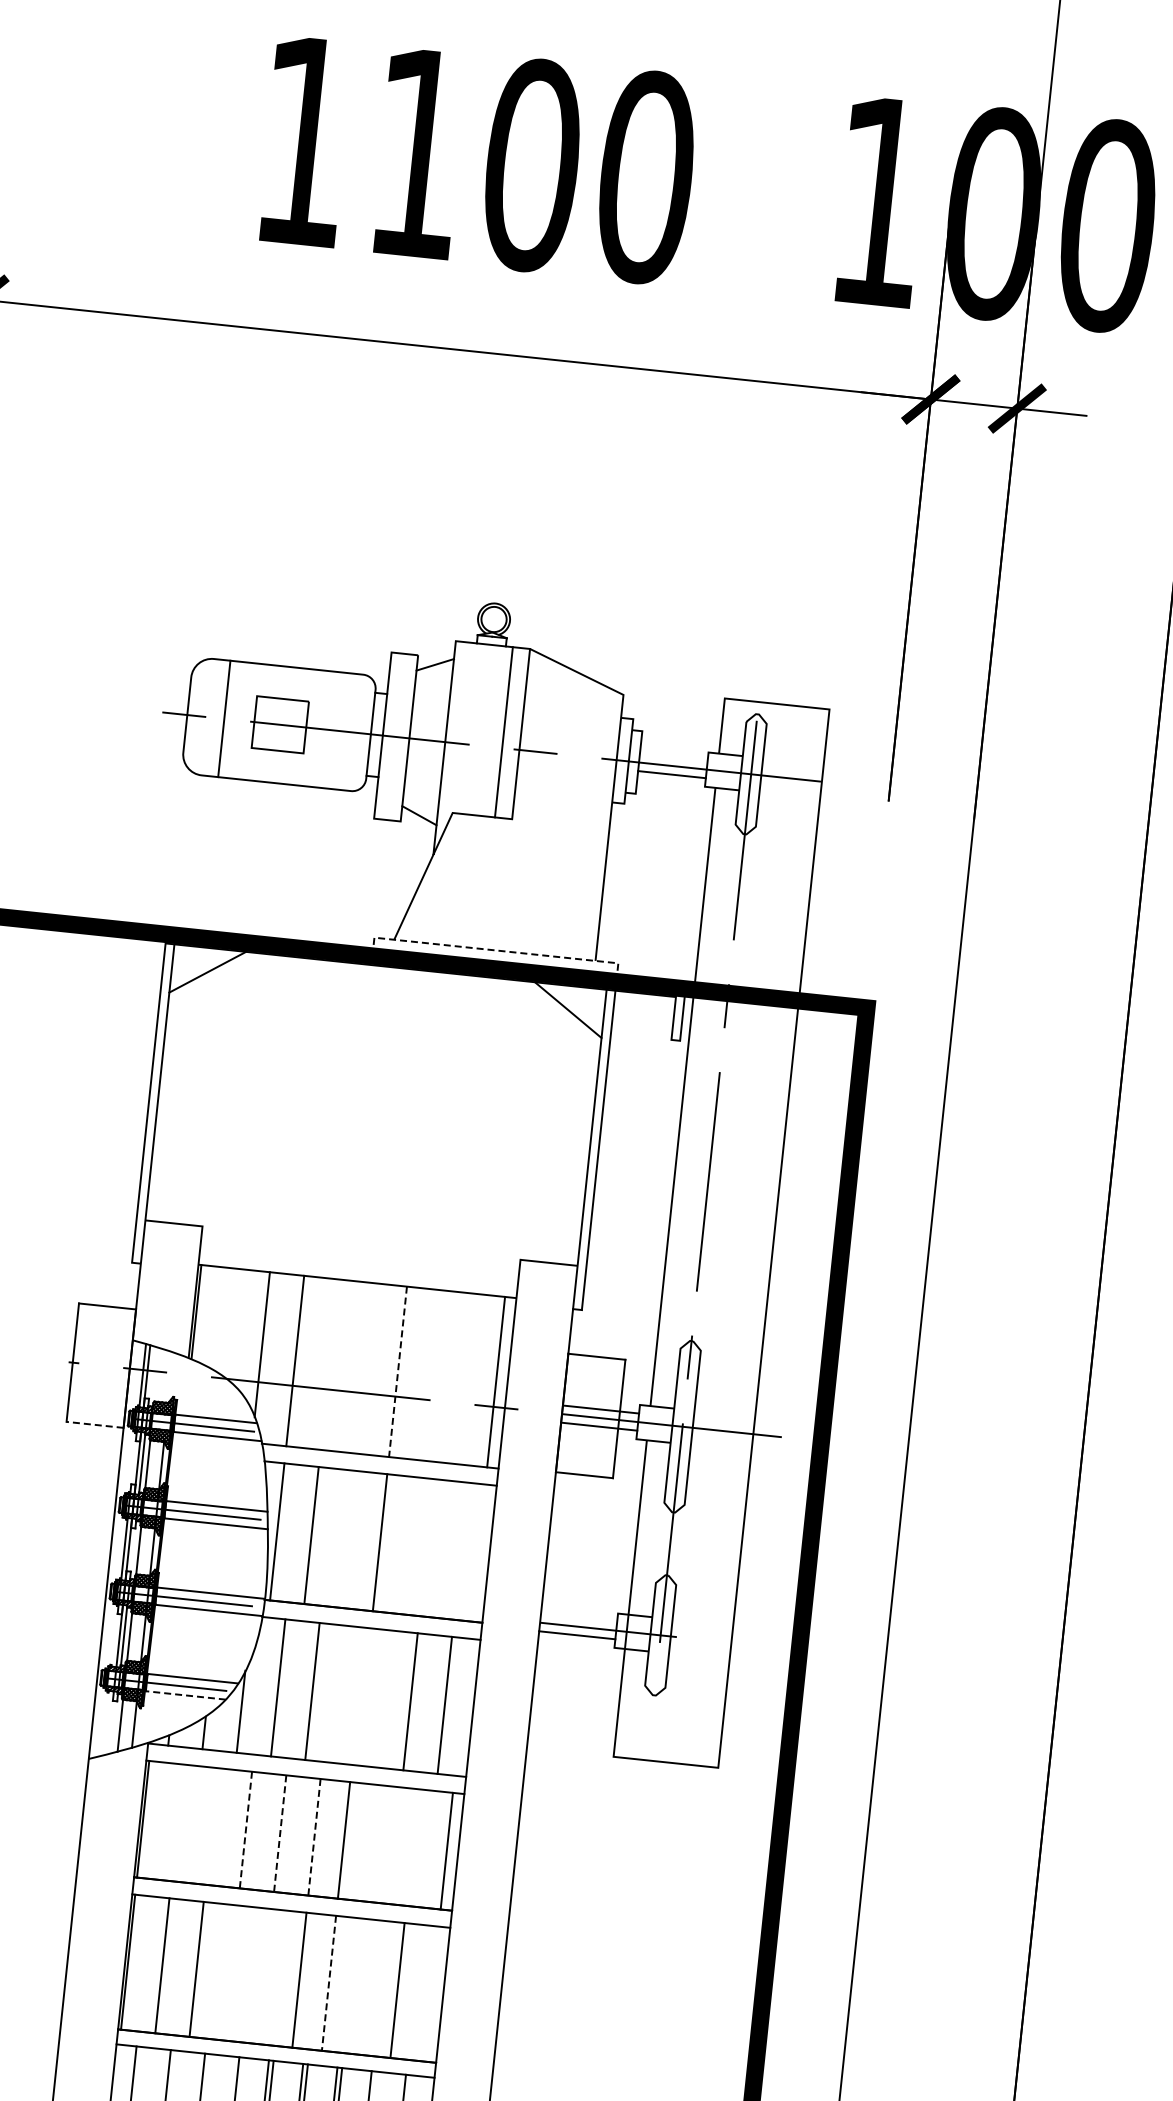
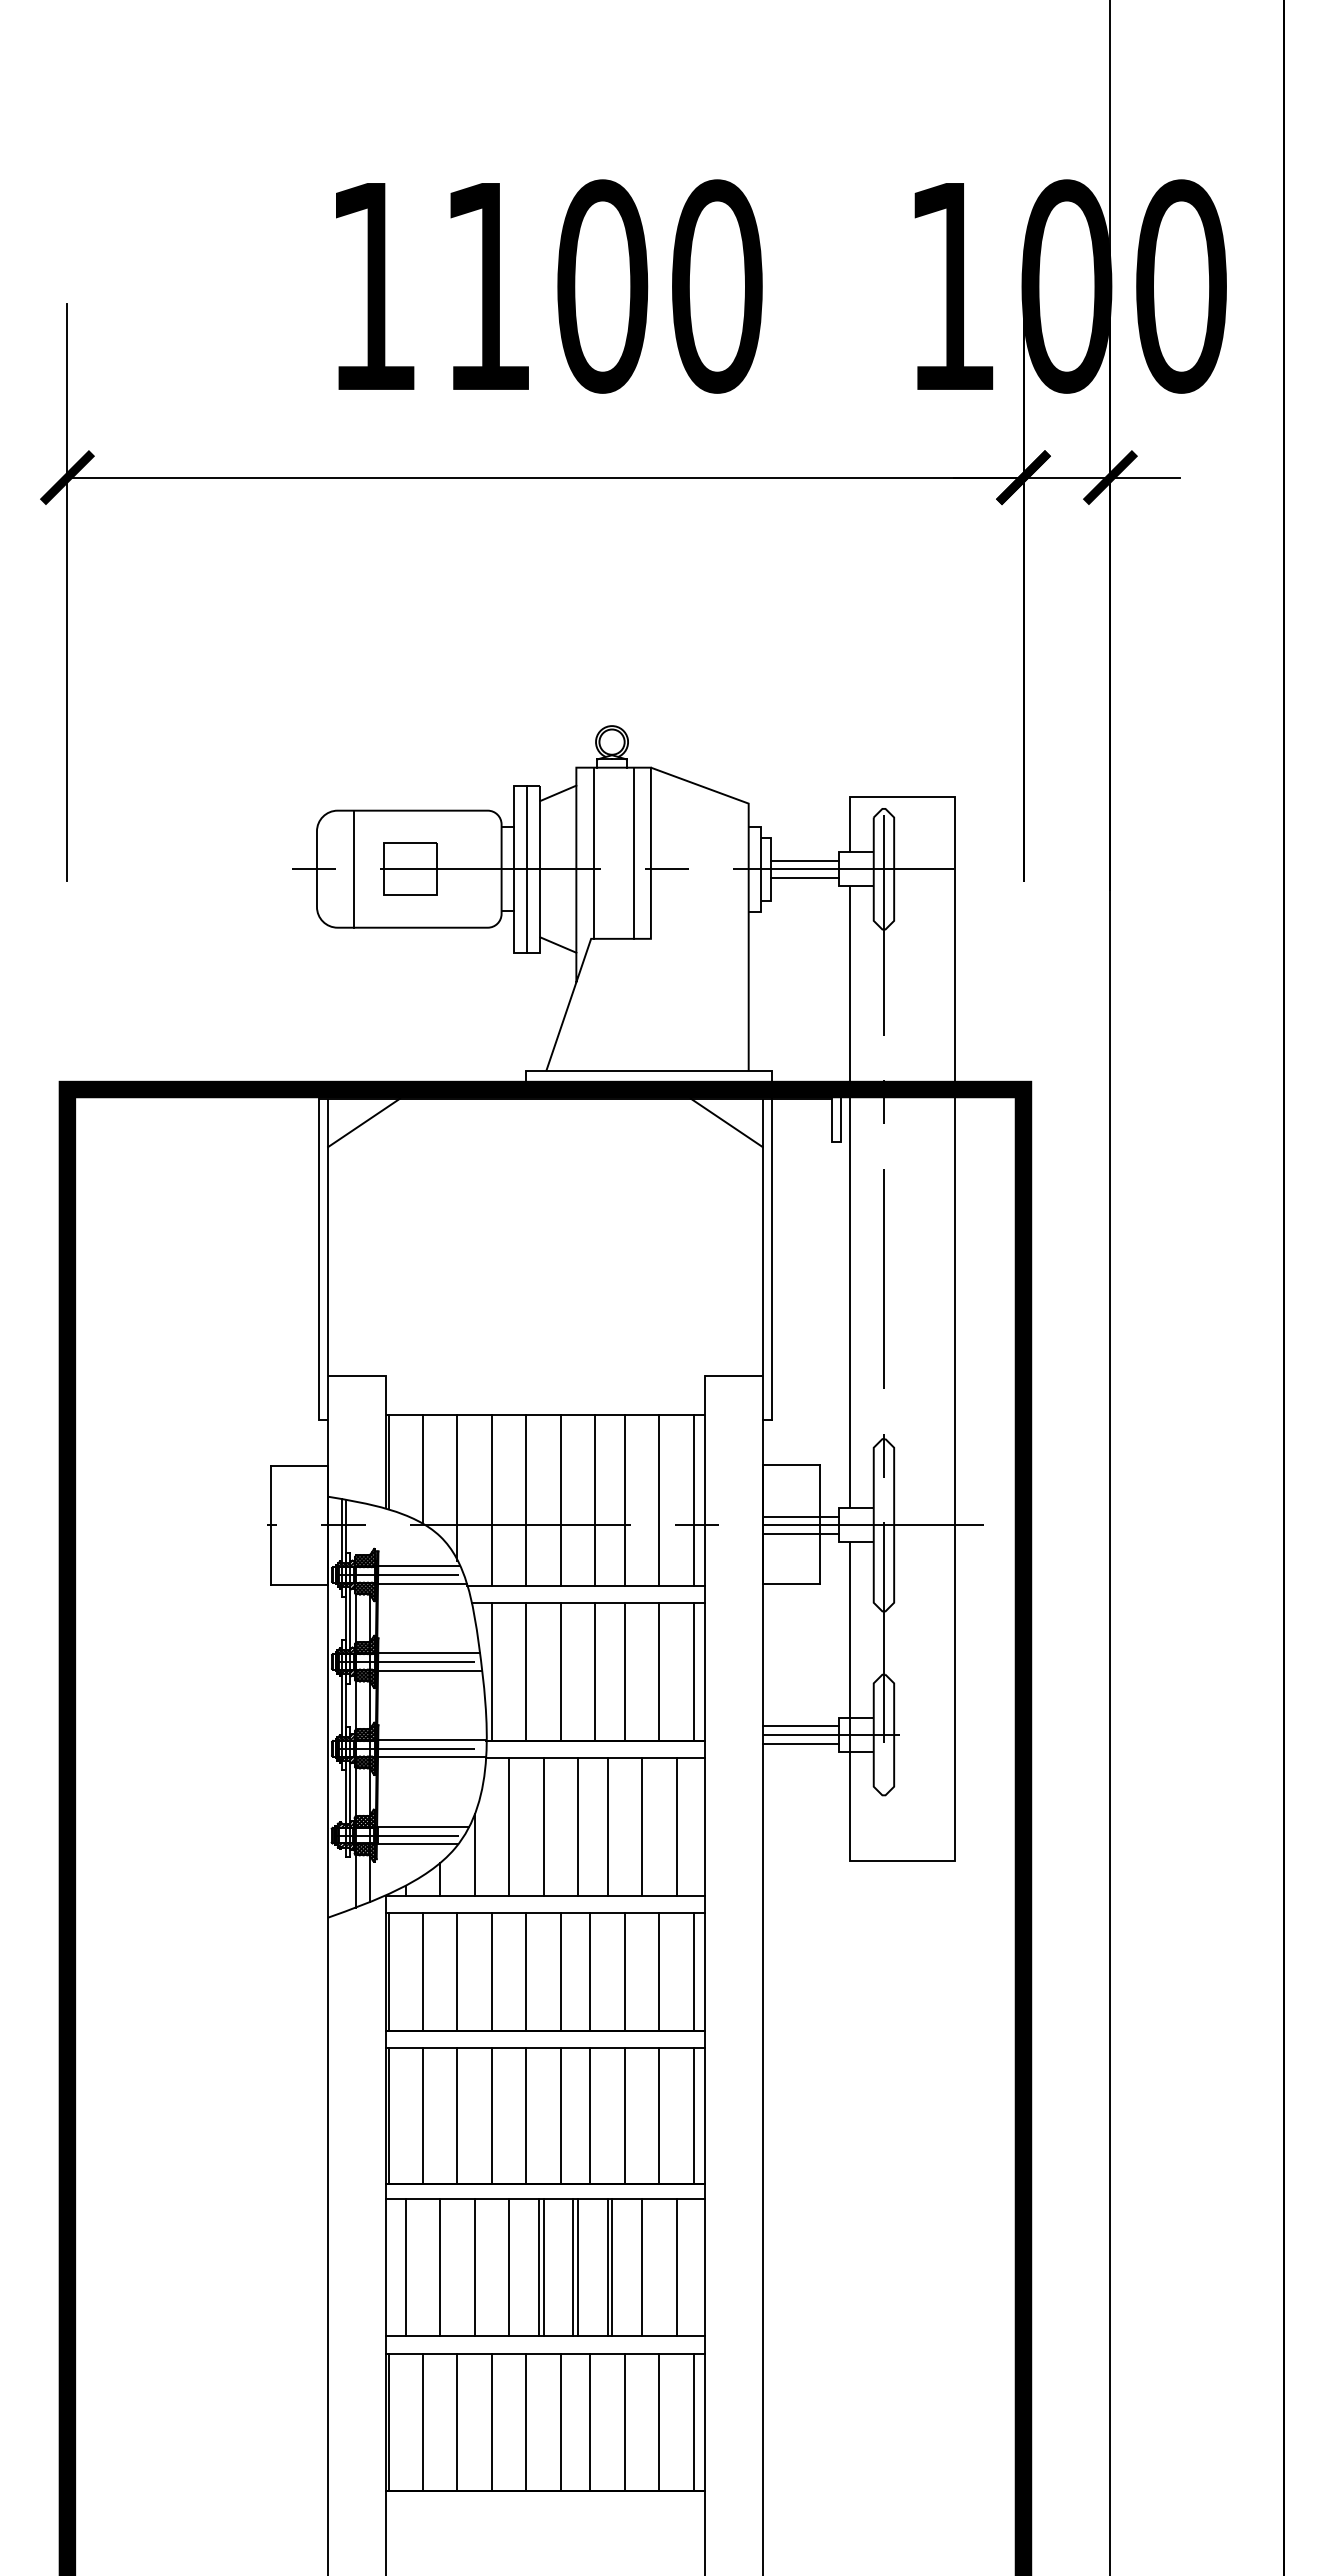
line: (464, 727) -> (593, 852), added
line: (395, 736) -> (526, 868), added
line: (674, 757) -> (805, 860), added
line: (495, 950) -> (648, 1071), dashed -> solid
line: (229, 1322) -> (422, 1468), added
line: (329, 1364) -> (526, 1500), added
line: (363, 1368) -> (560, 1500), added
line: (398, 1372) -> (595, 1500), dashed -> solid
line: (427, 1375) -> (624, 1500), added
line: (461, 1378) -> (659, 1500), added
line: (95, 1424) -> (299, 1584), dashed -> solid
line: (345, 1539) -> (560, 1672), added
line: (409, 1546) -> (624, 1672), added
line: (443, 1549) -> (659, 1672), added
line: (477, 1553) -> (693, 1672), added
line: (578, 1618) -> (800, 1726), added
line: (185, 1695) -> (417, 1844), dashed -> solid
line: (346, 1695) -> (577, 1827), added
line: (376, 1698) -> (607, 1827), added
line: (177, 1822) -> (422, 1971), added
line: (211, 1825) -> (457, 1971), added
line: (245, 1829) -> (491, 1971), dashed -> solid
line: (280, 1833) -> (526, 1971), dashed -> solid
line: (314, 1836) -> (560, 1971), dashed -> solid
line: (377, 1843) -> (624, 1971), added
line: (412, 1847) -> (659, 1971), added
line: (230, 1972) -> (491, 2115), added
line: (265, 1976) -> (526, 2115), added
line: (329, 1983) -> (590, 2115), dashed -> solid
line: (362, 1986) -> (624, 2115), added
line: (431, 1993) -> (693, 2115), added

